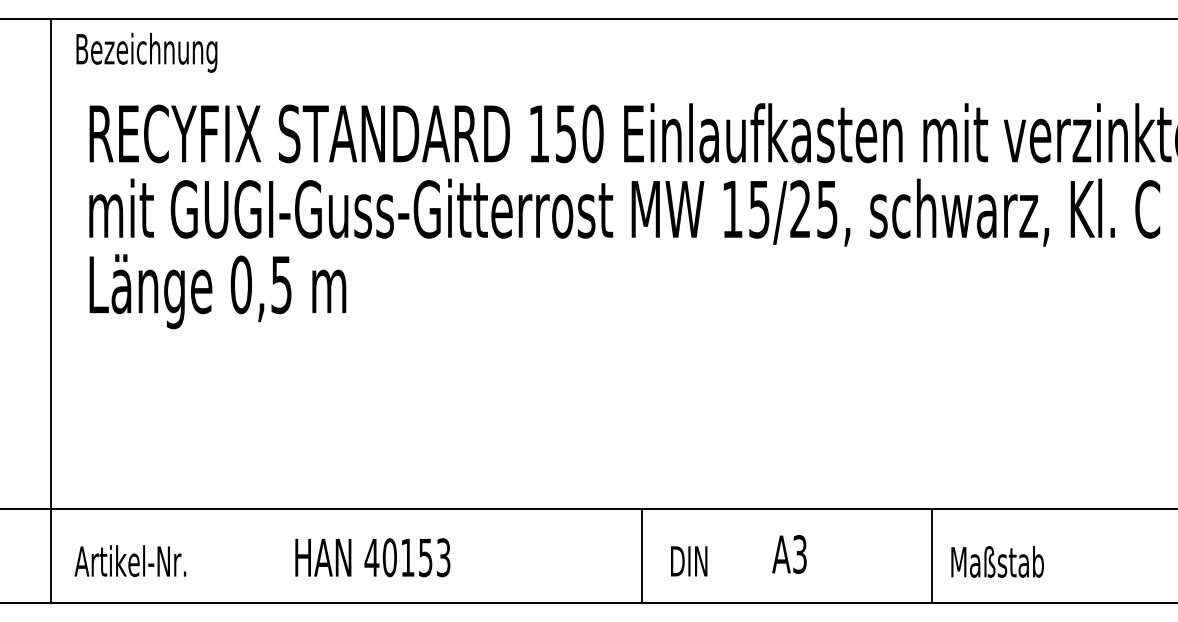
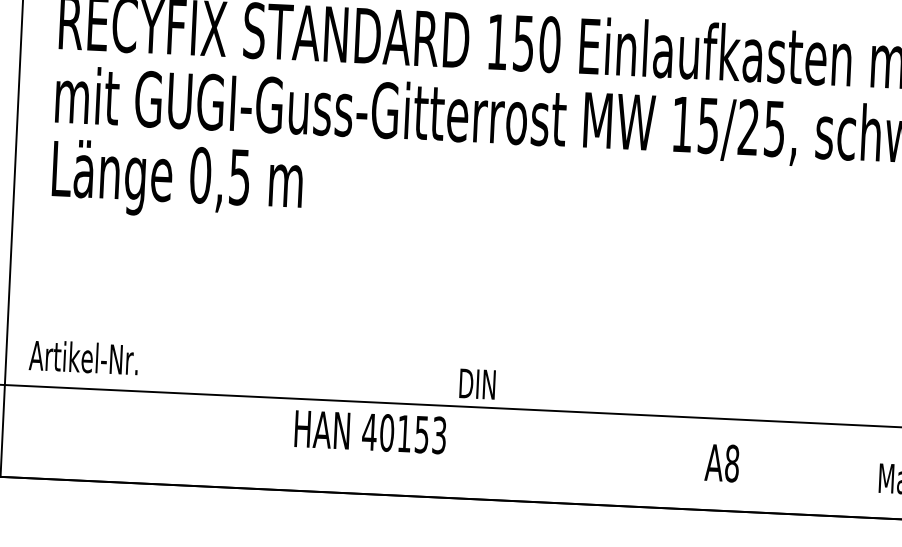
text: (800, 554) -> (732, 463), A3 -> A8
line: (641, 556) -> (577, 458), removed
line: (931, 556) -> (860, 471), removed
text: (372, 557) -> (370, 431), moved
text: (130, 561) -> (83, 357), moved
text: (689, 561) -> (477, 384), moved

